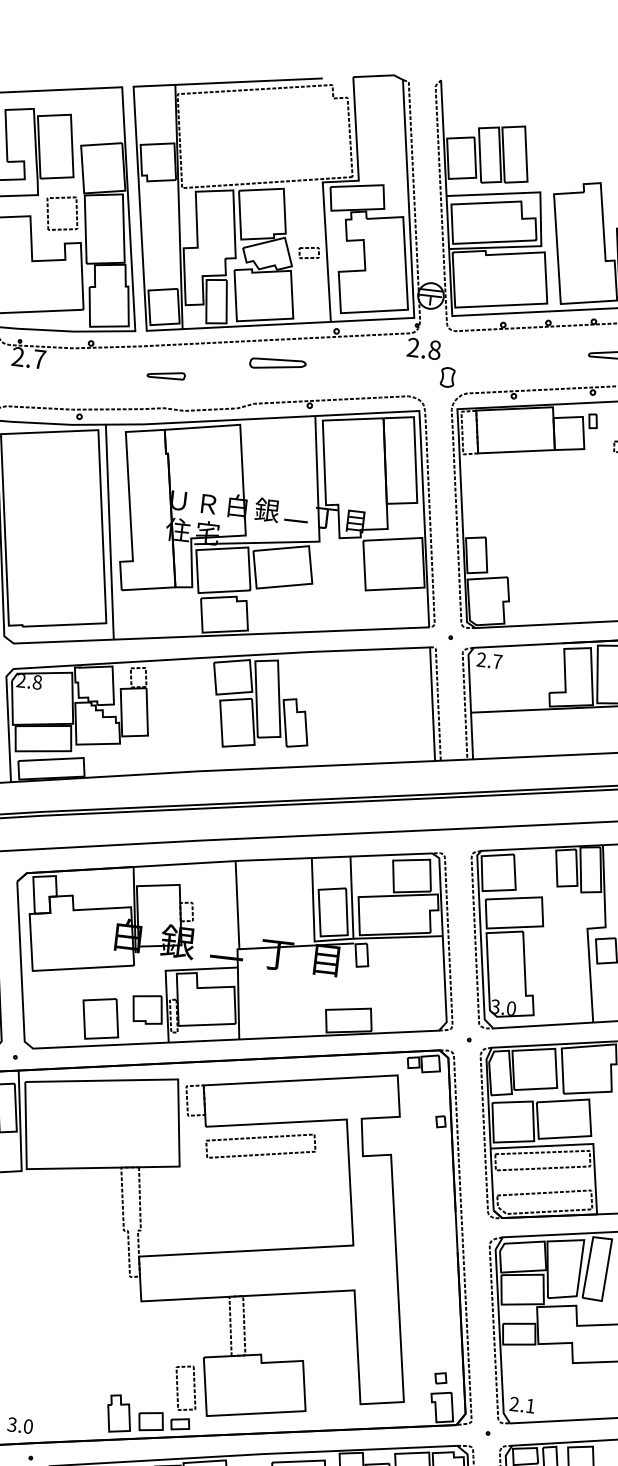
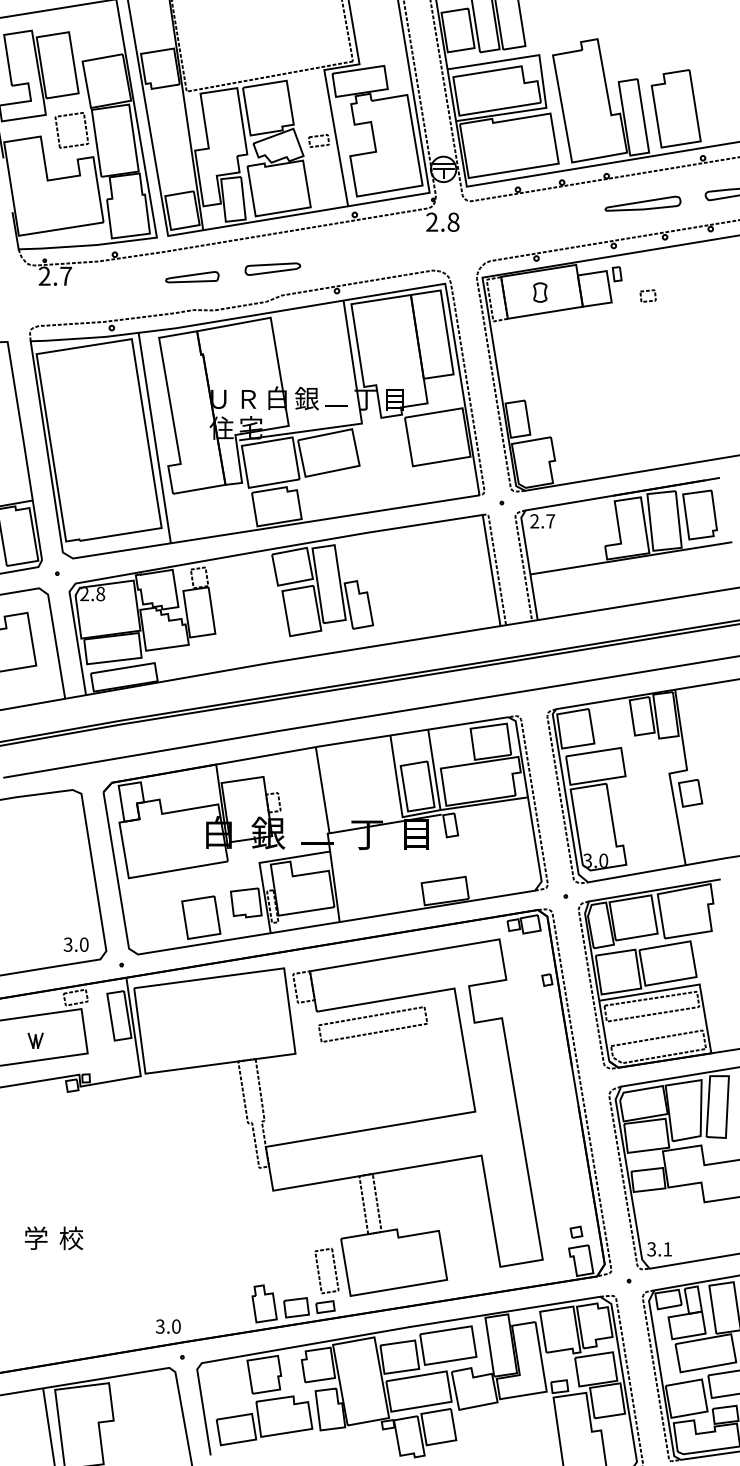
part: (277, 363) -> (272, 268), moved
part: (166, 375) -> (192, 277), size x1.43
part: (447, 377) -> (540, 292), moved
text: (514, 1404) -> (651, 1249), 2.1 -> 3.1

